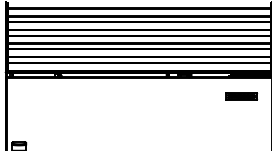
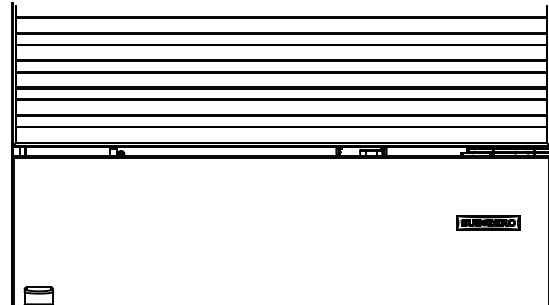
part: (241, 96) -> (487, 223), moved

